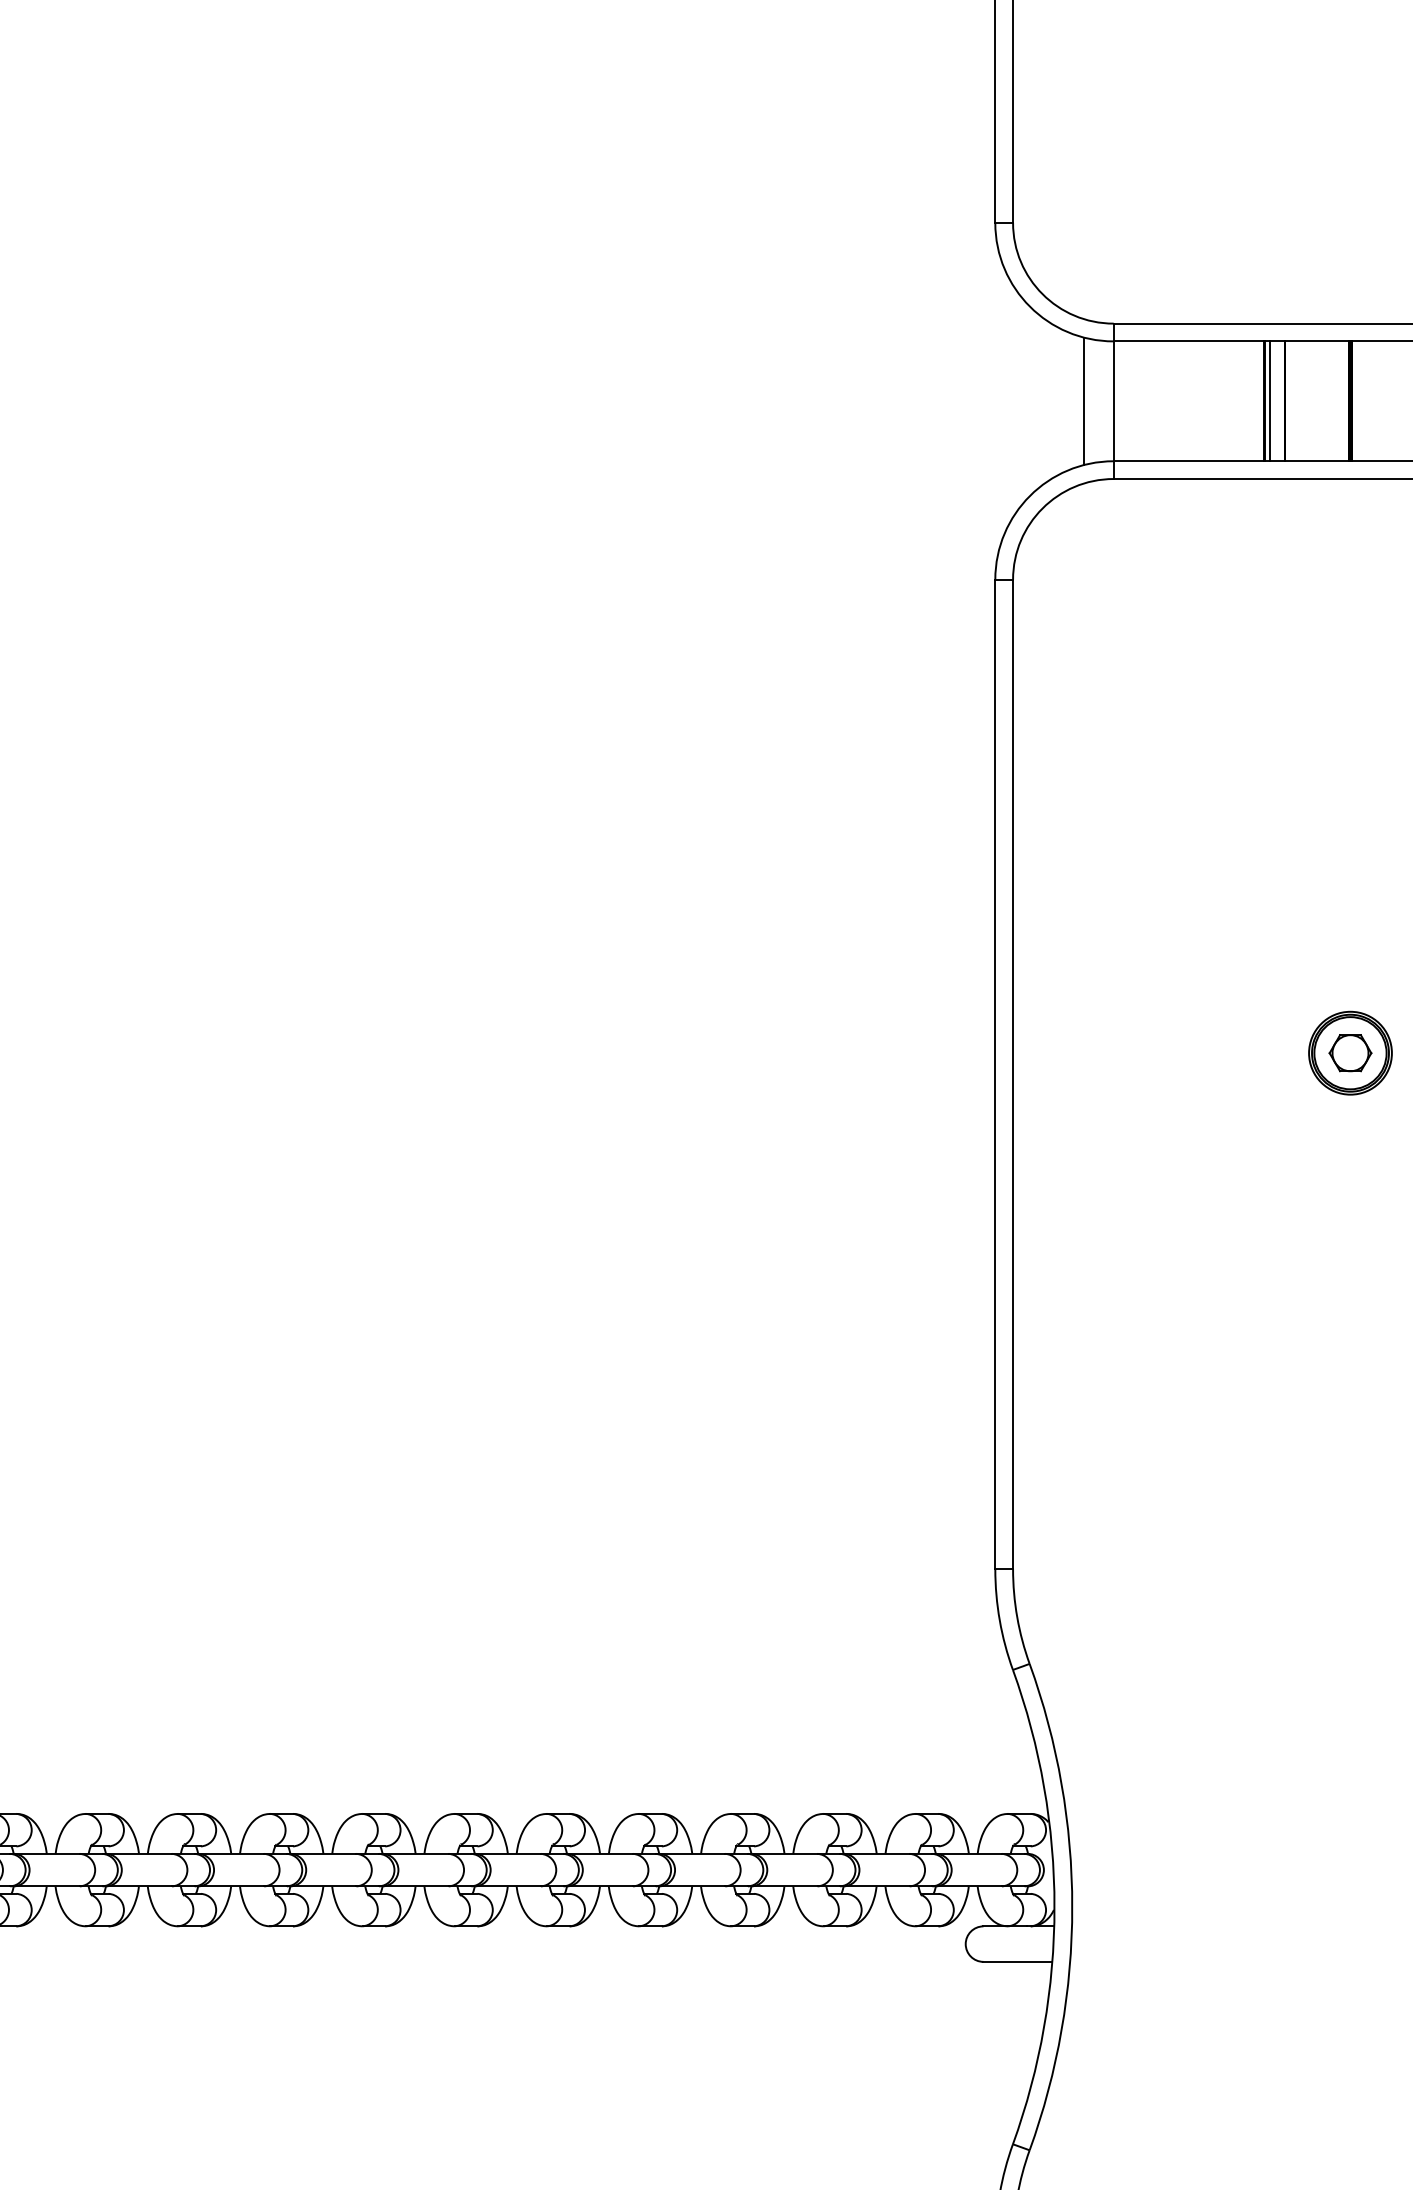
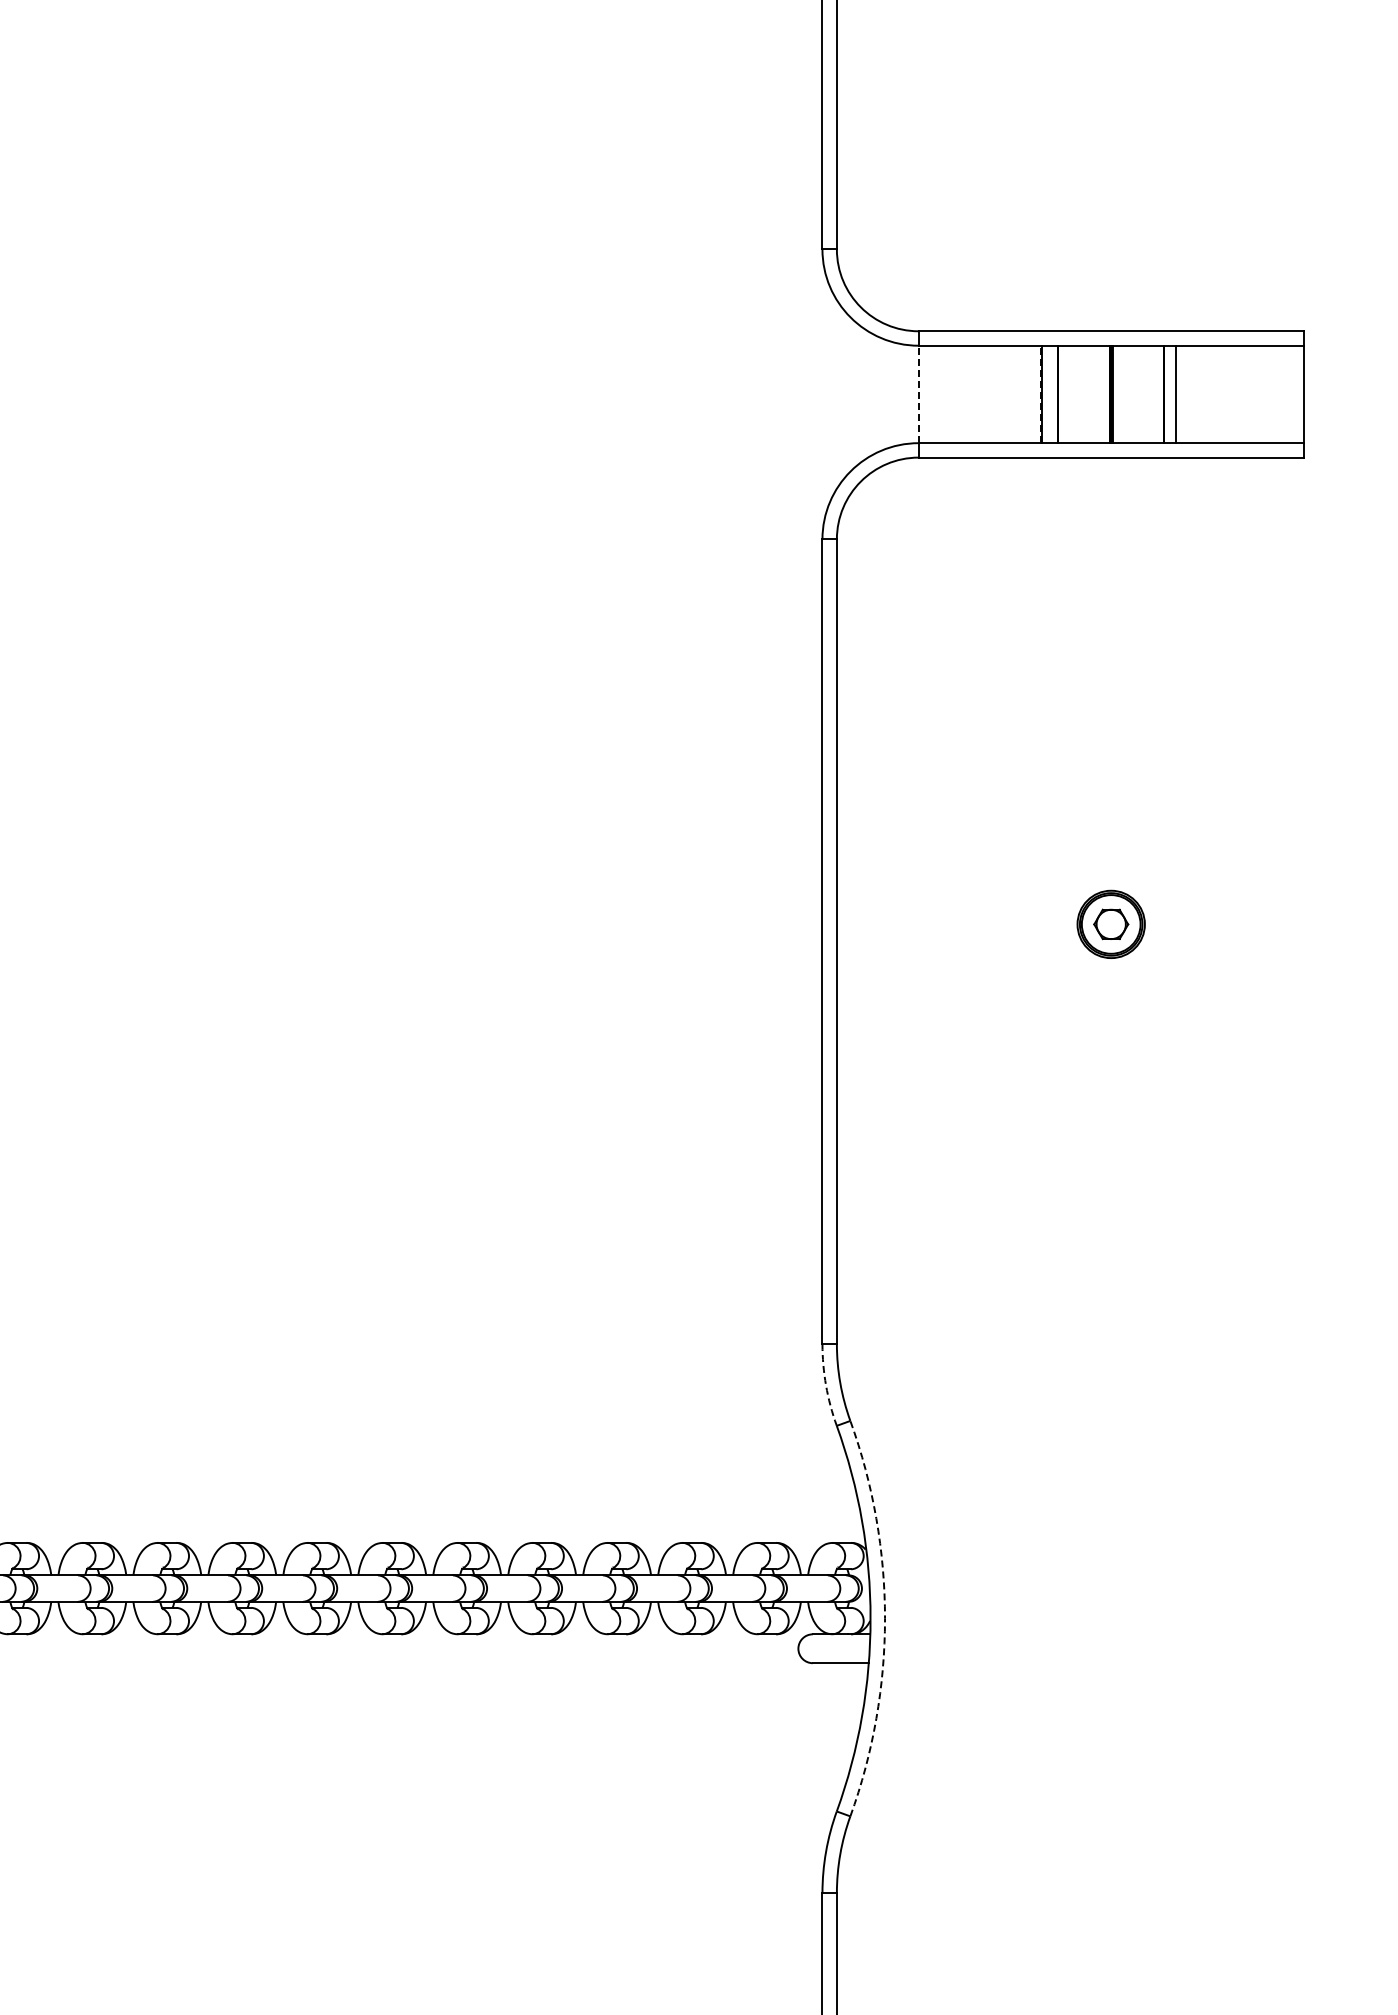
line: (1083, 401) -> (894, 394), removed
line: (1113, 401) -> (918, 394), solid -> dashed
line: (1263, 401) -> (1040, 394), solid -> dashed
line: (1269, 401) -> (1045, 394), removed
arc: (1000, 1620) -> (826, 1385), solid -> dashed
arc: (1072, 1906) -> (885, 1618), solid -> dashed

